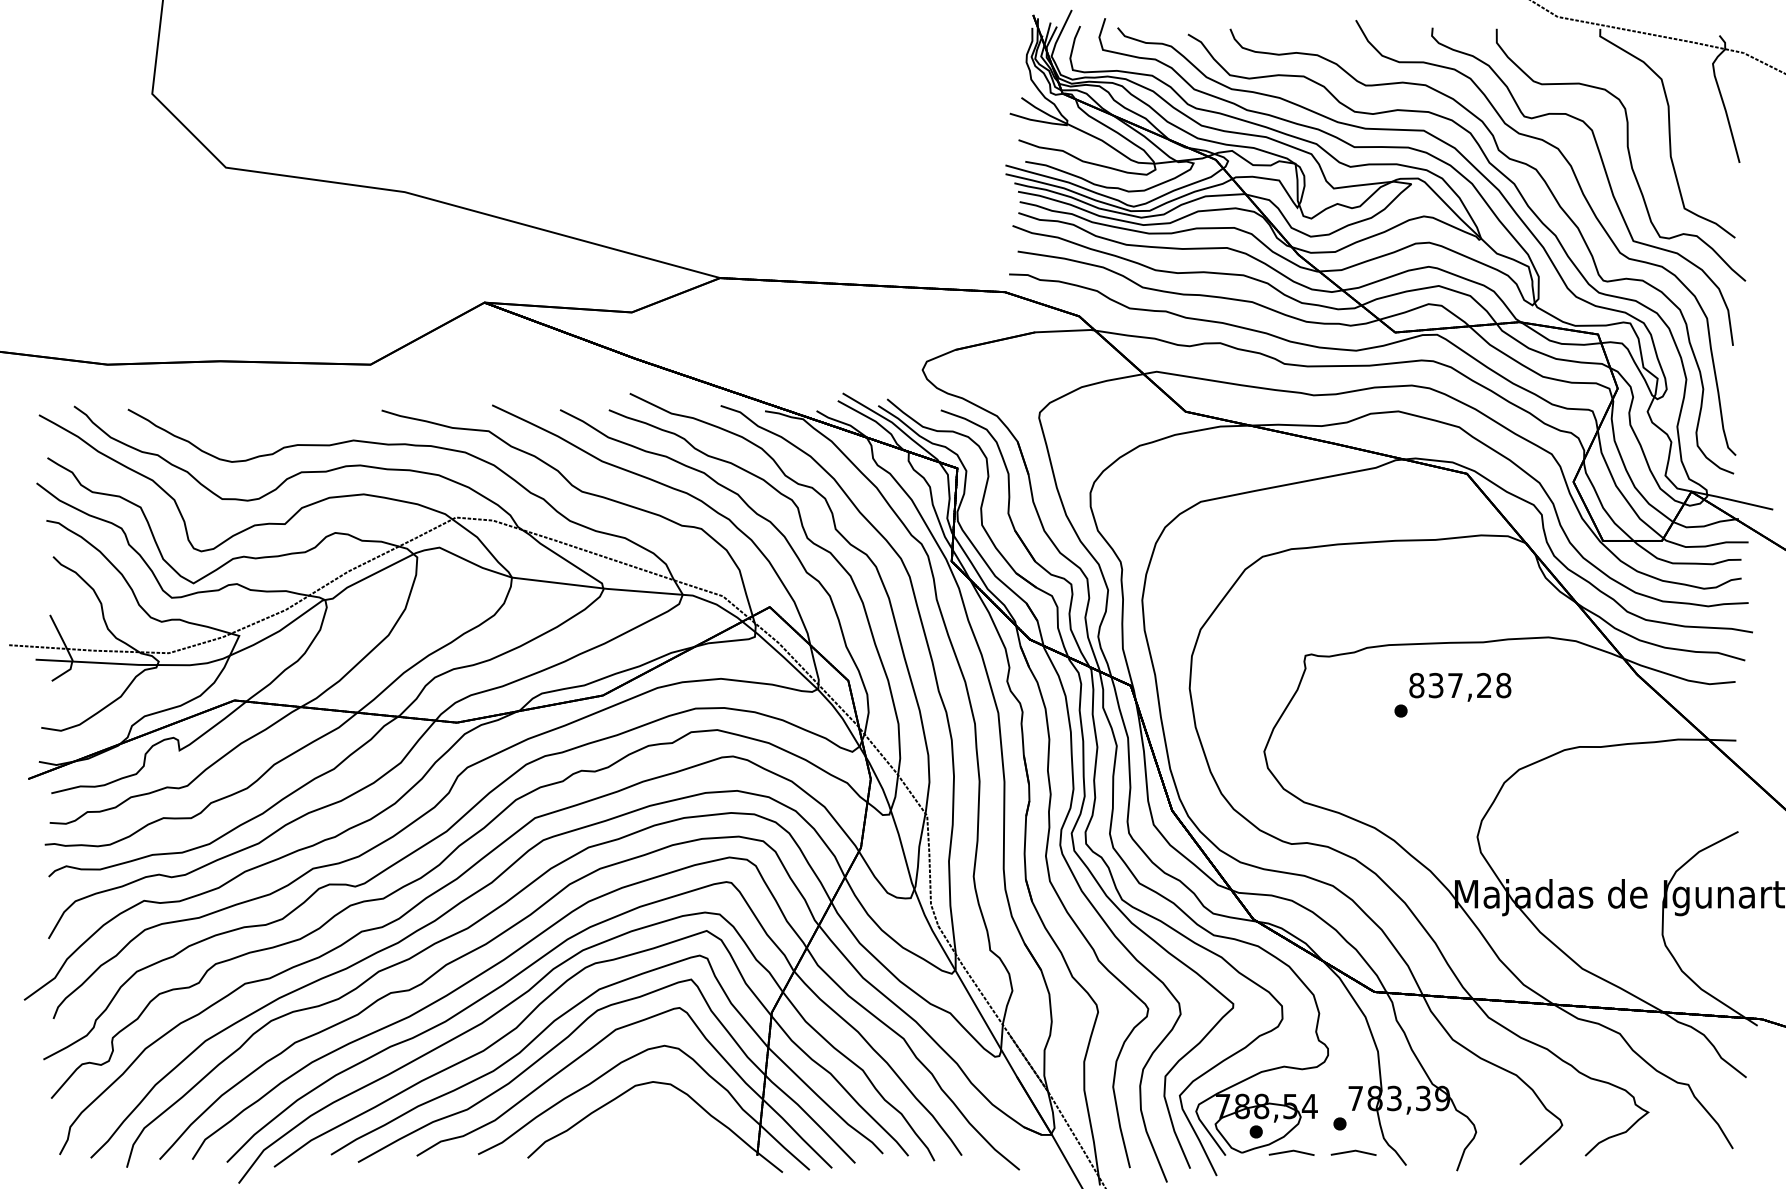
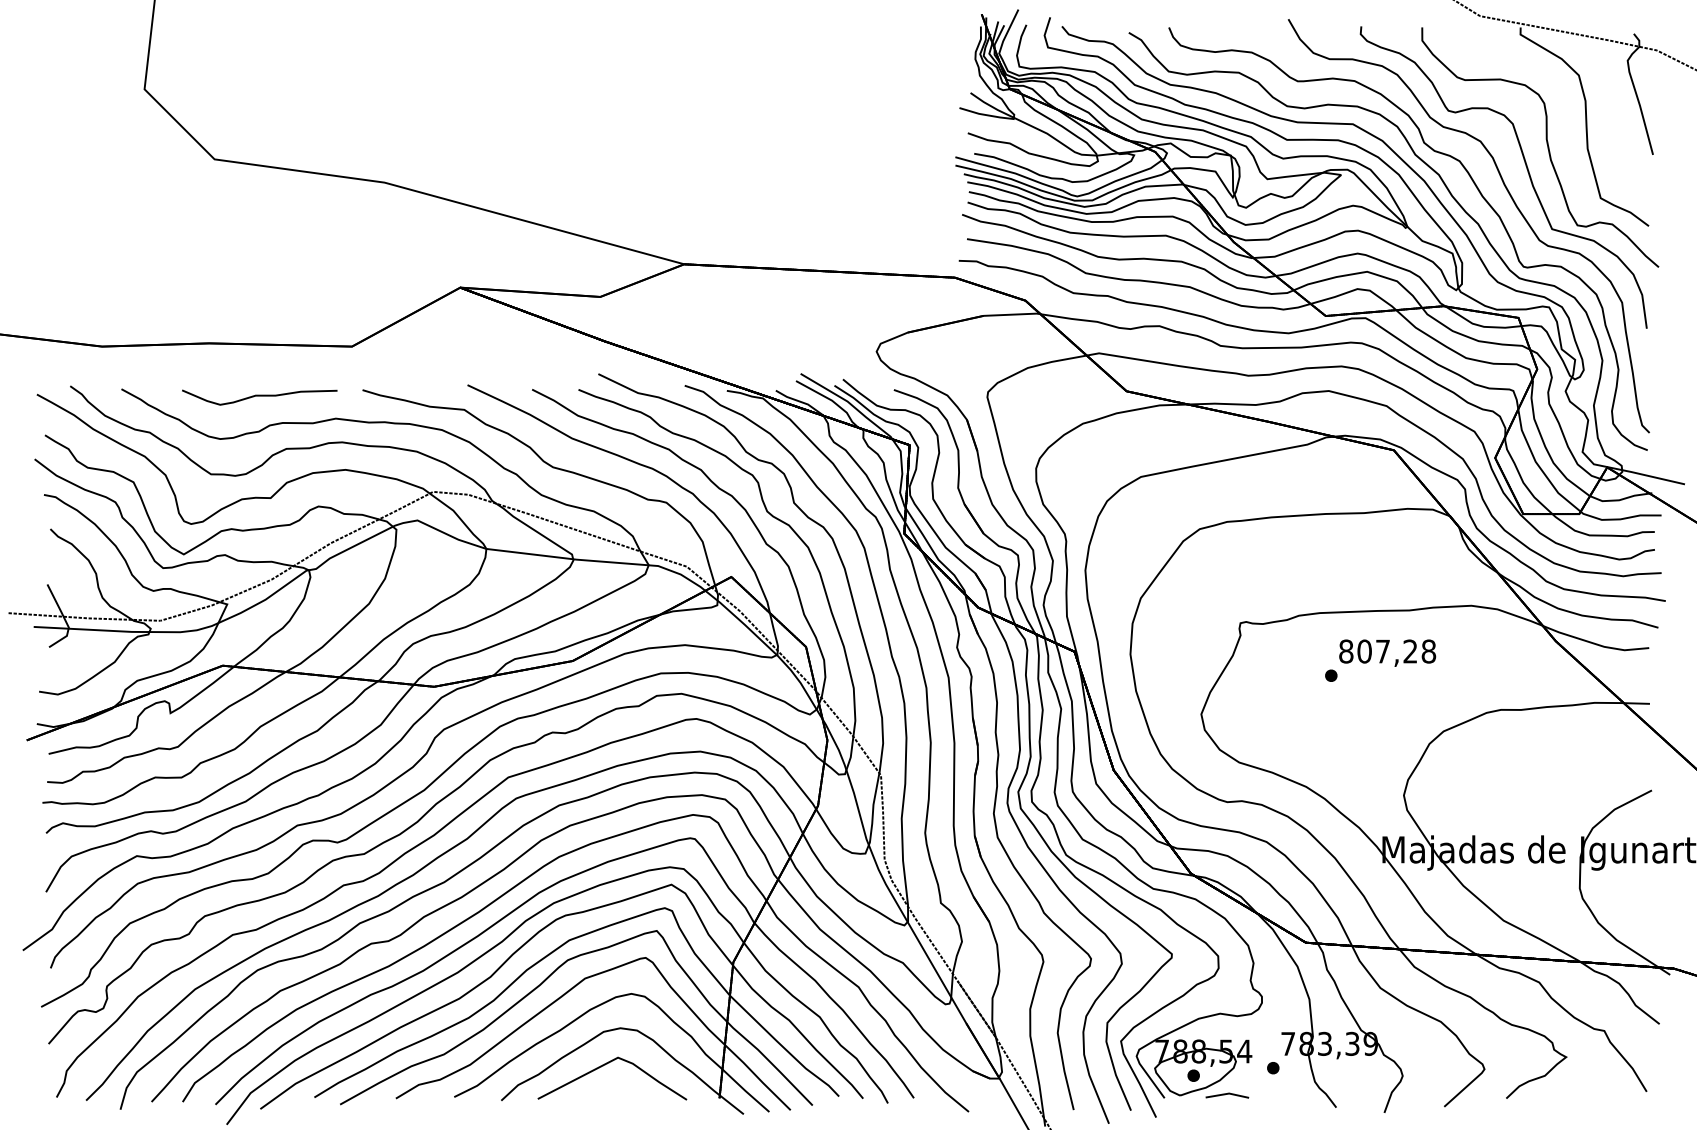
curve: (273, 417) -> (259, 396), added
text: (1435, 685) -> (1364, 651), 837,28 -> 807,28
part: (638, 1120) -> (606, 1064), added
line: (1353, 1151) -> (1286, 1094), removed

